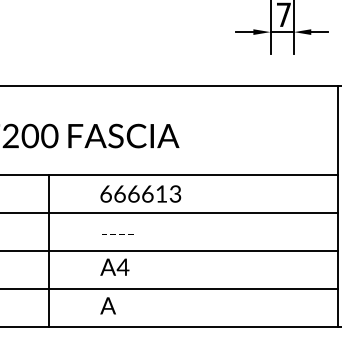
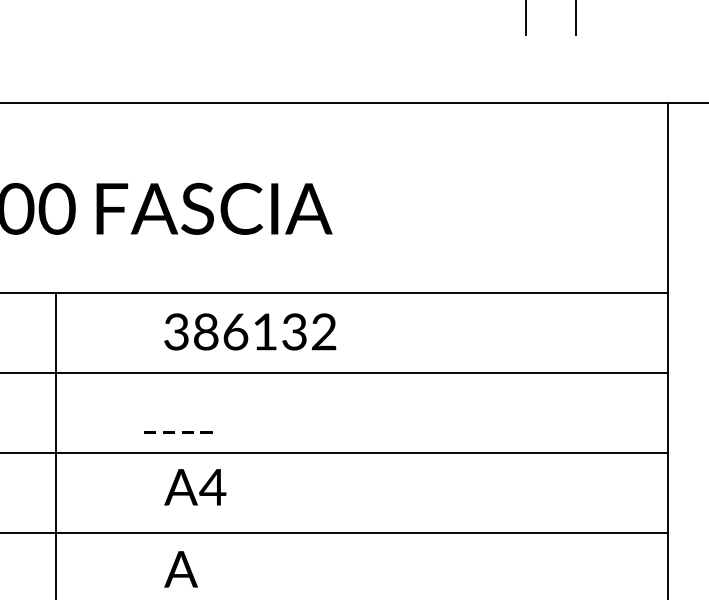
text: (140, 193) -> (249, 330), 666613 -> 386132
text: (117, 234) -> (177, 432), moved

